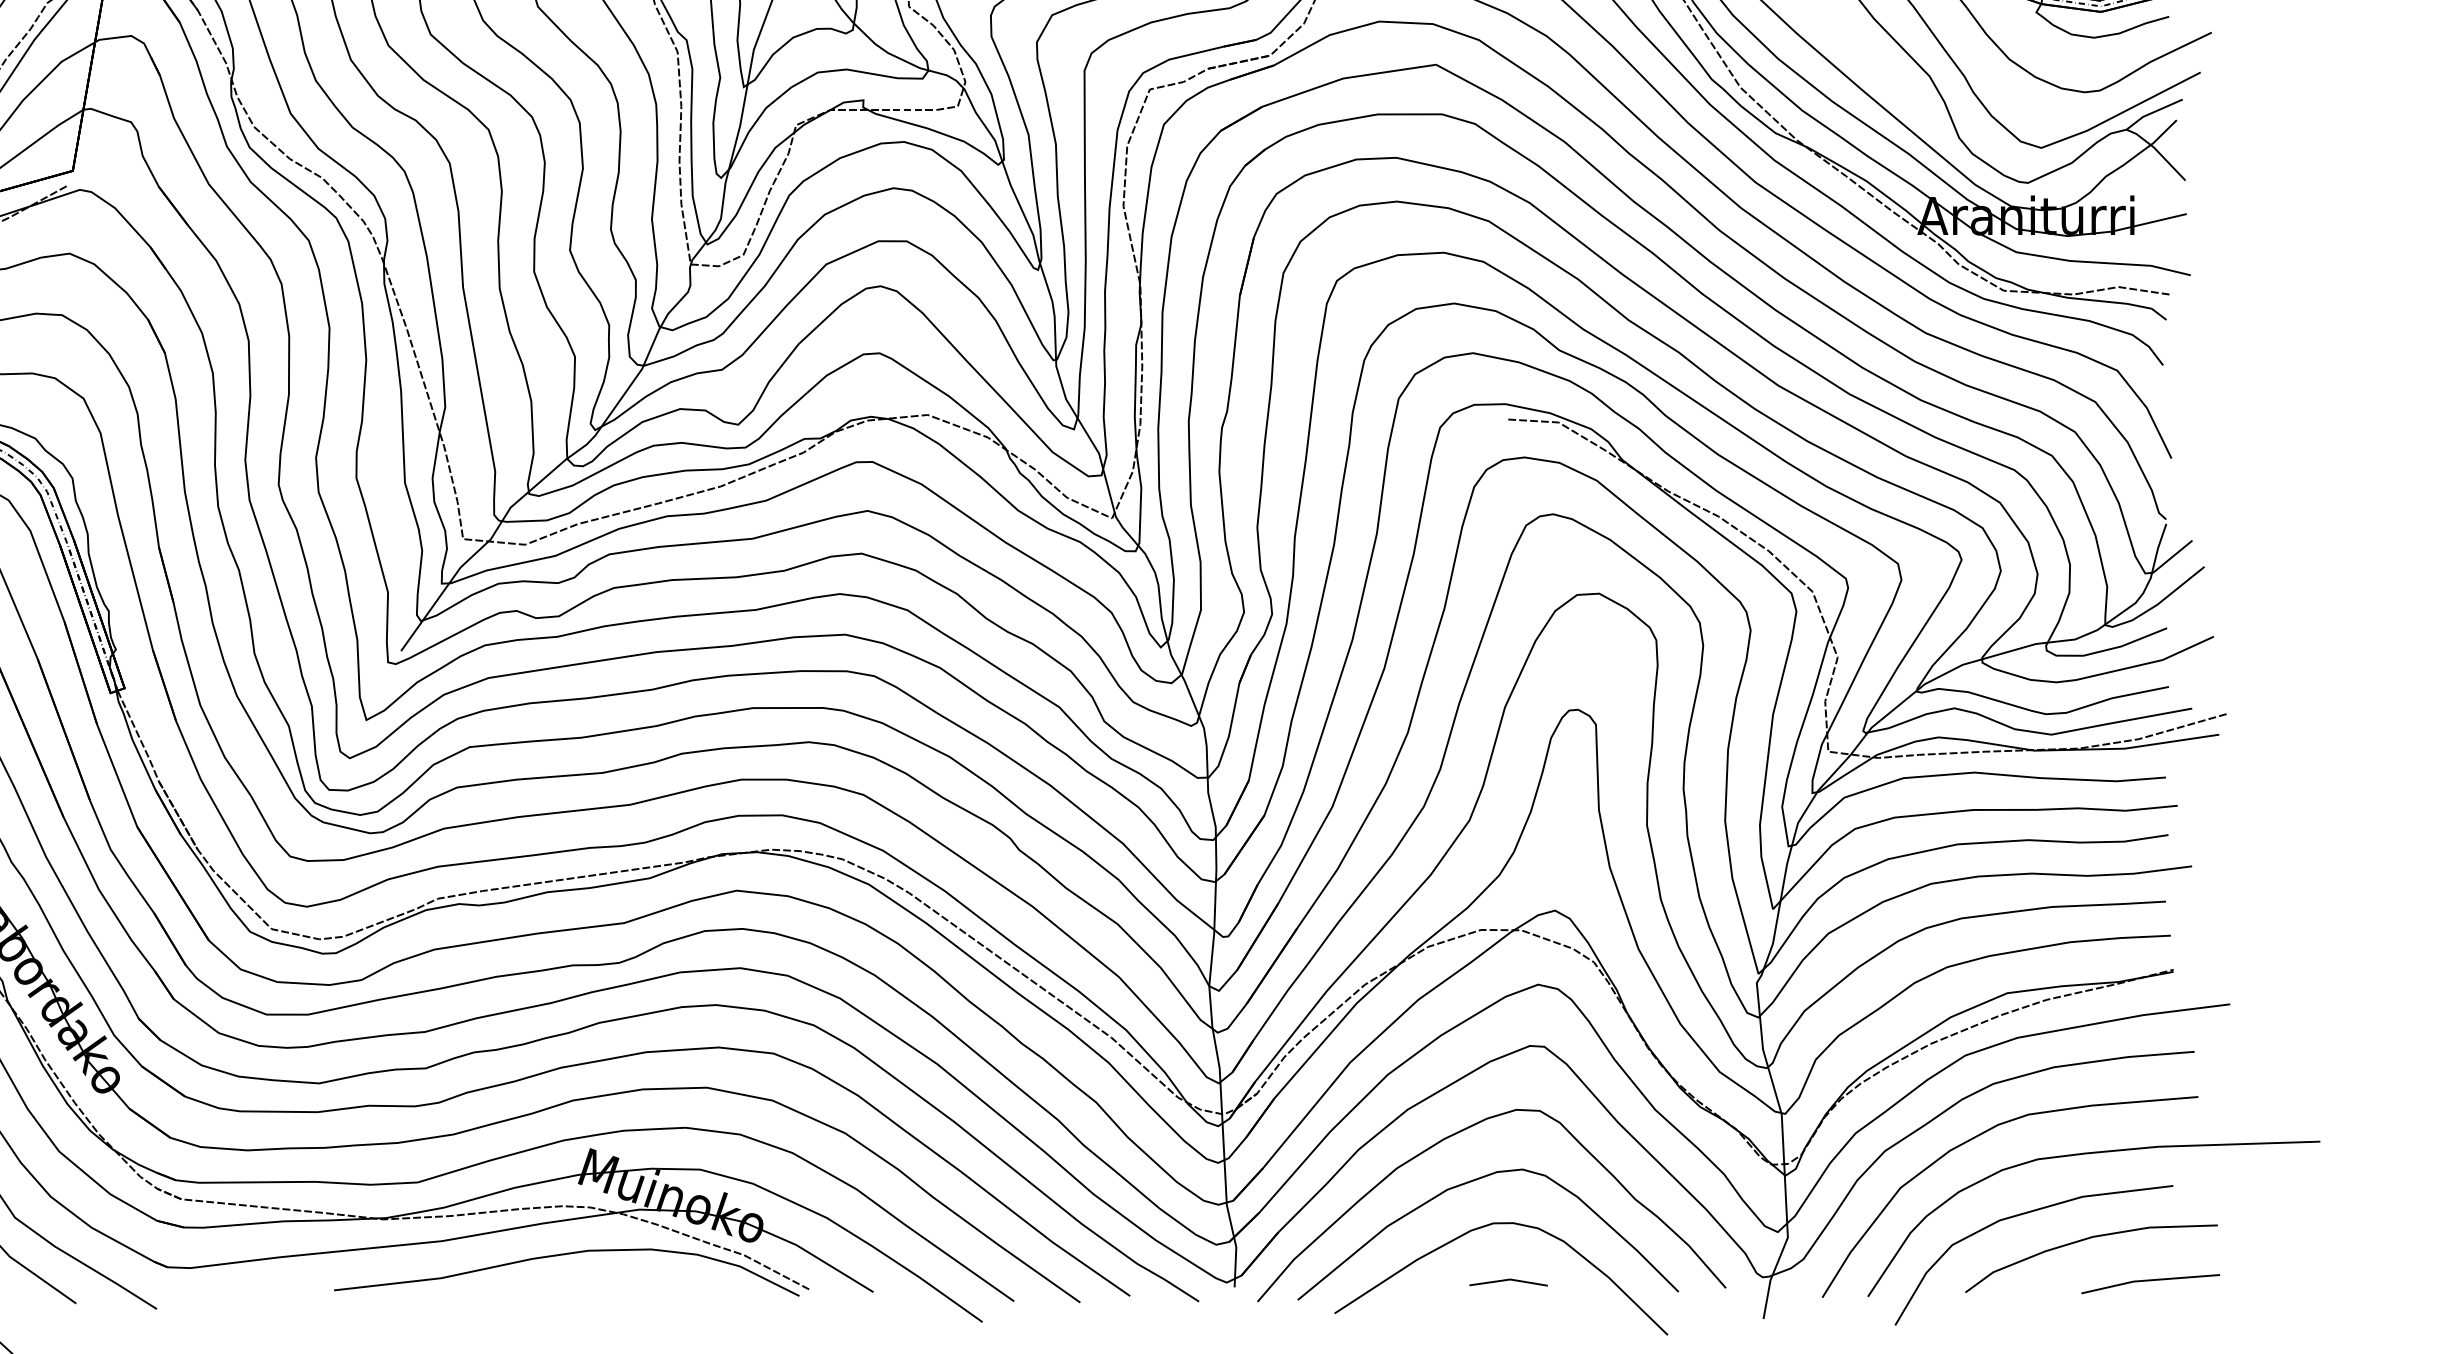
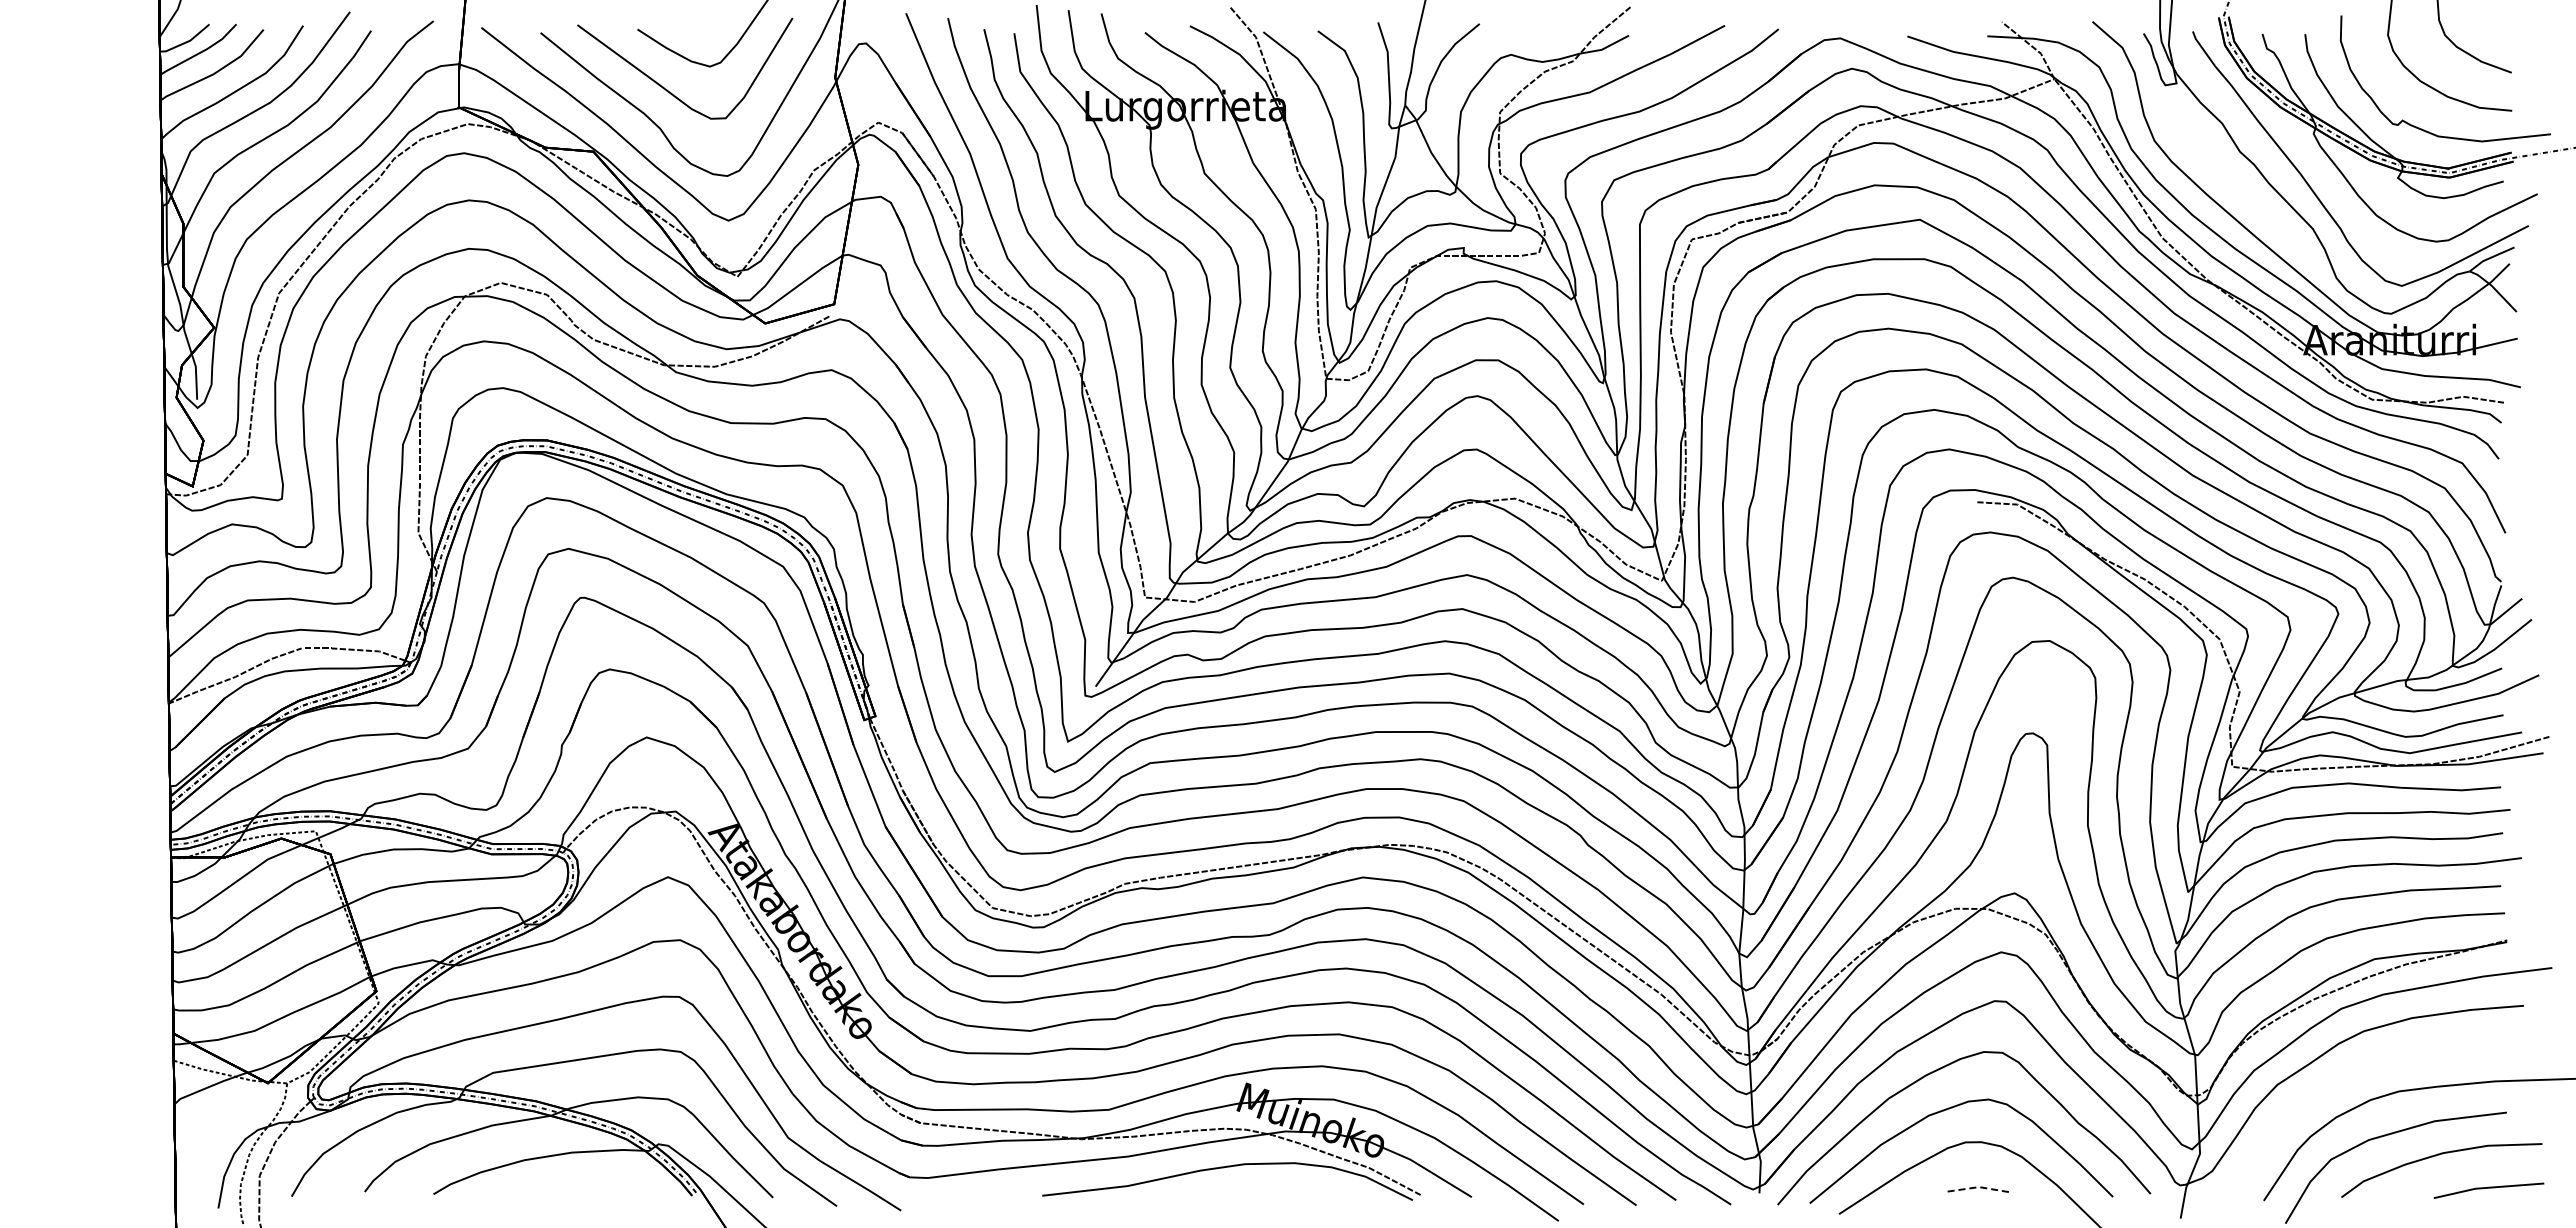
curve: (1979, 1136) -> (2352, 1073), removed
line: (1509, 1279) -> (1978, 1187), solid -> dashed

